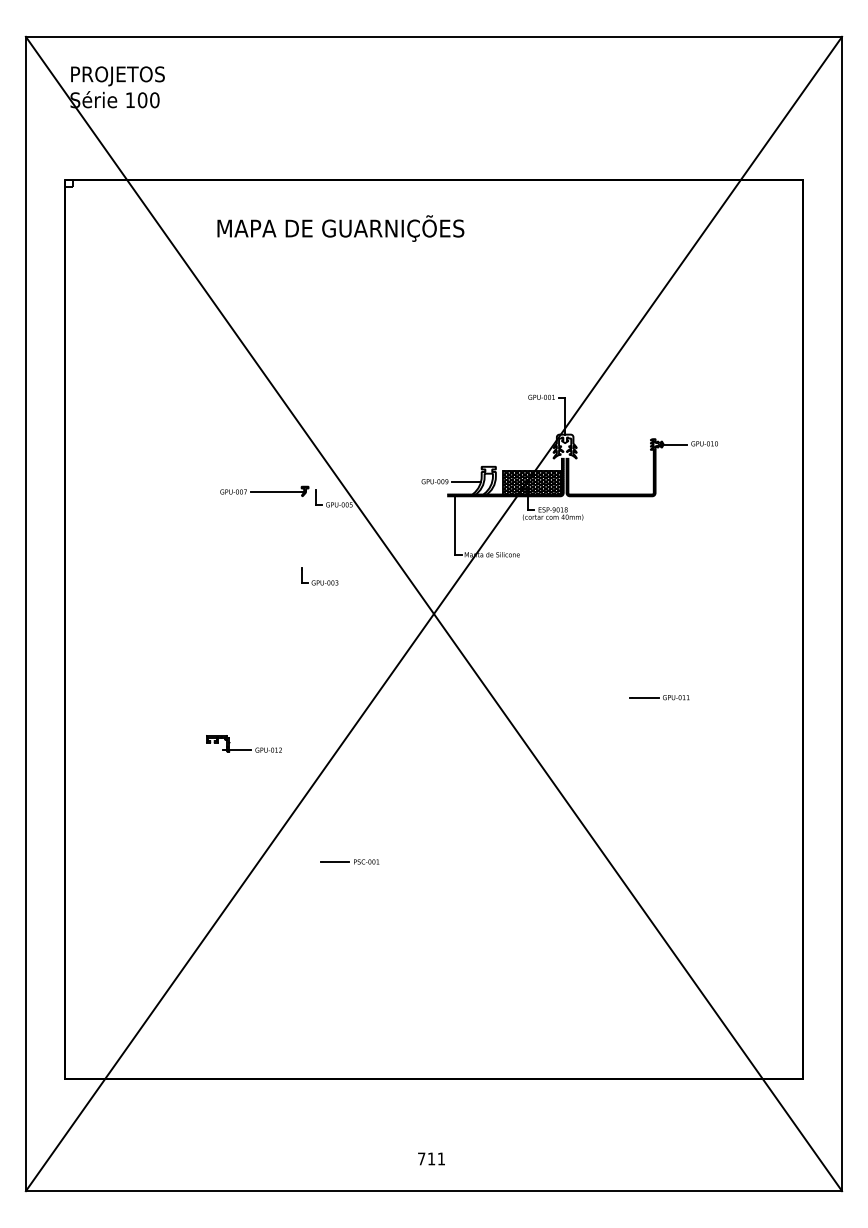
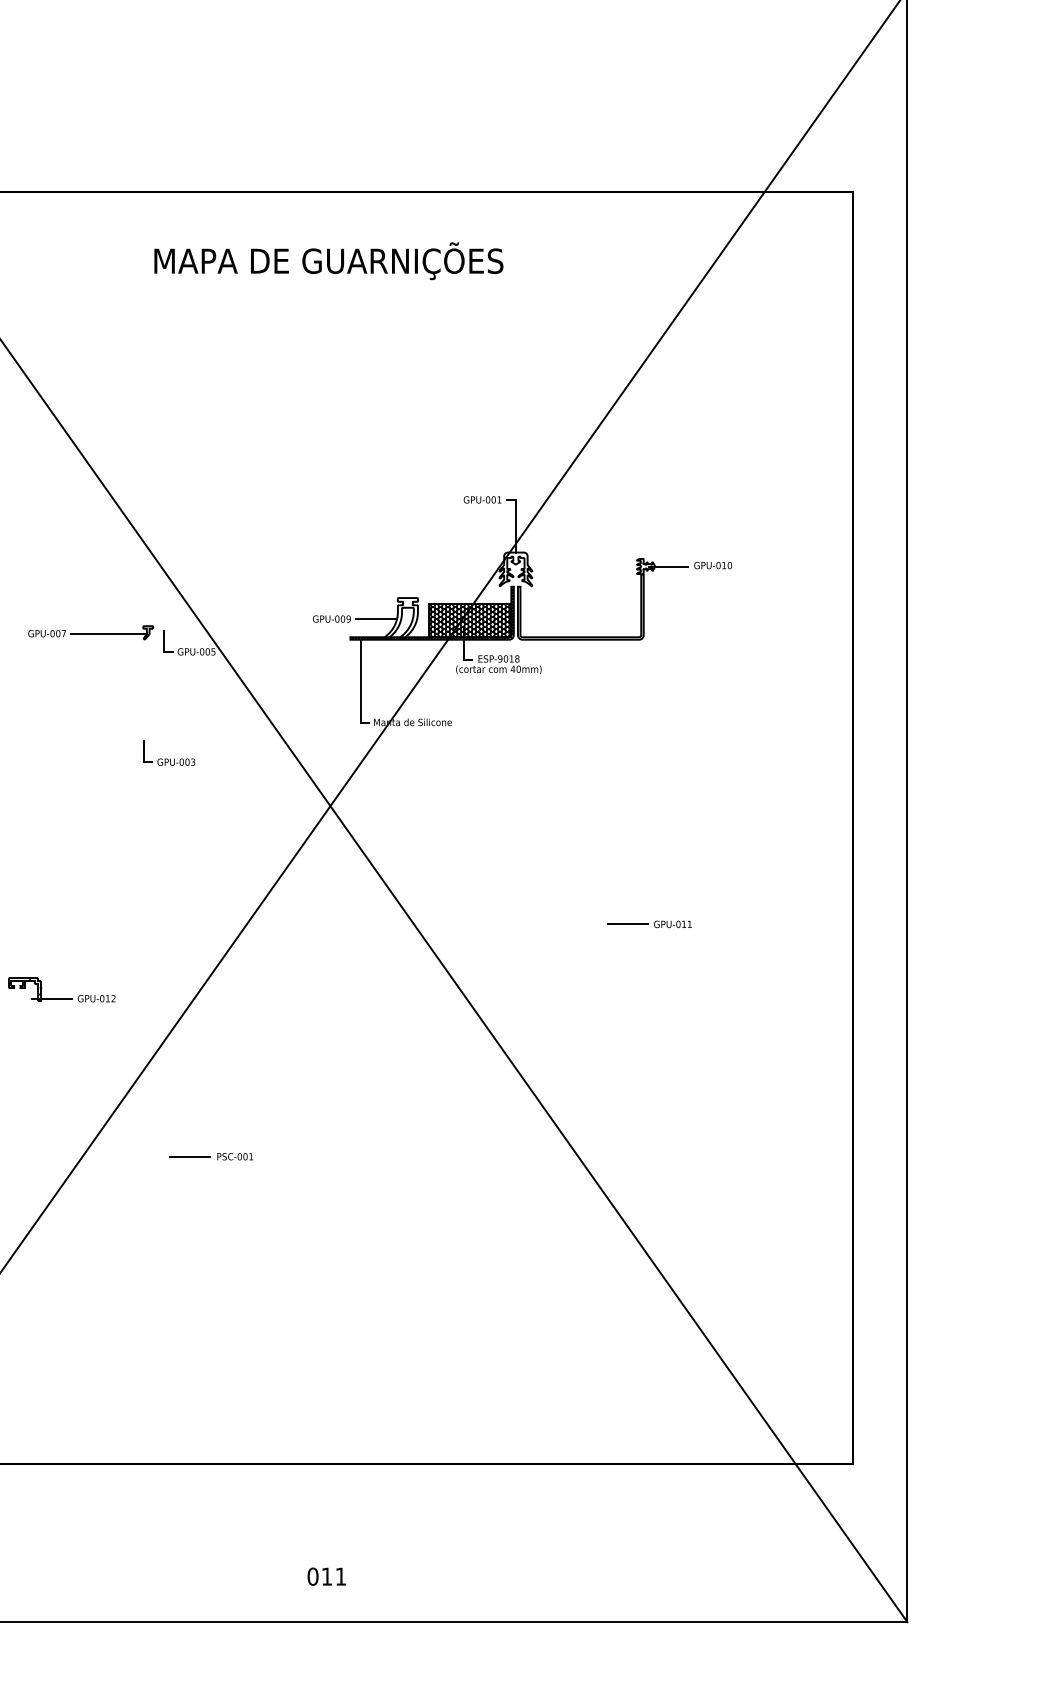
text: (340, 228) -> (328, 261), moved
text: (421, 1158) -> (312, 1576), 711 -> 011

